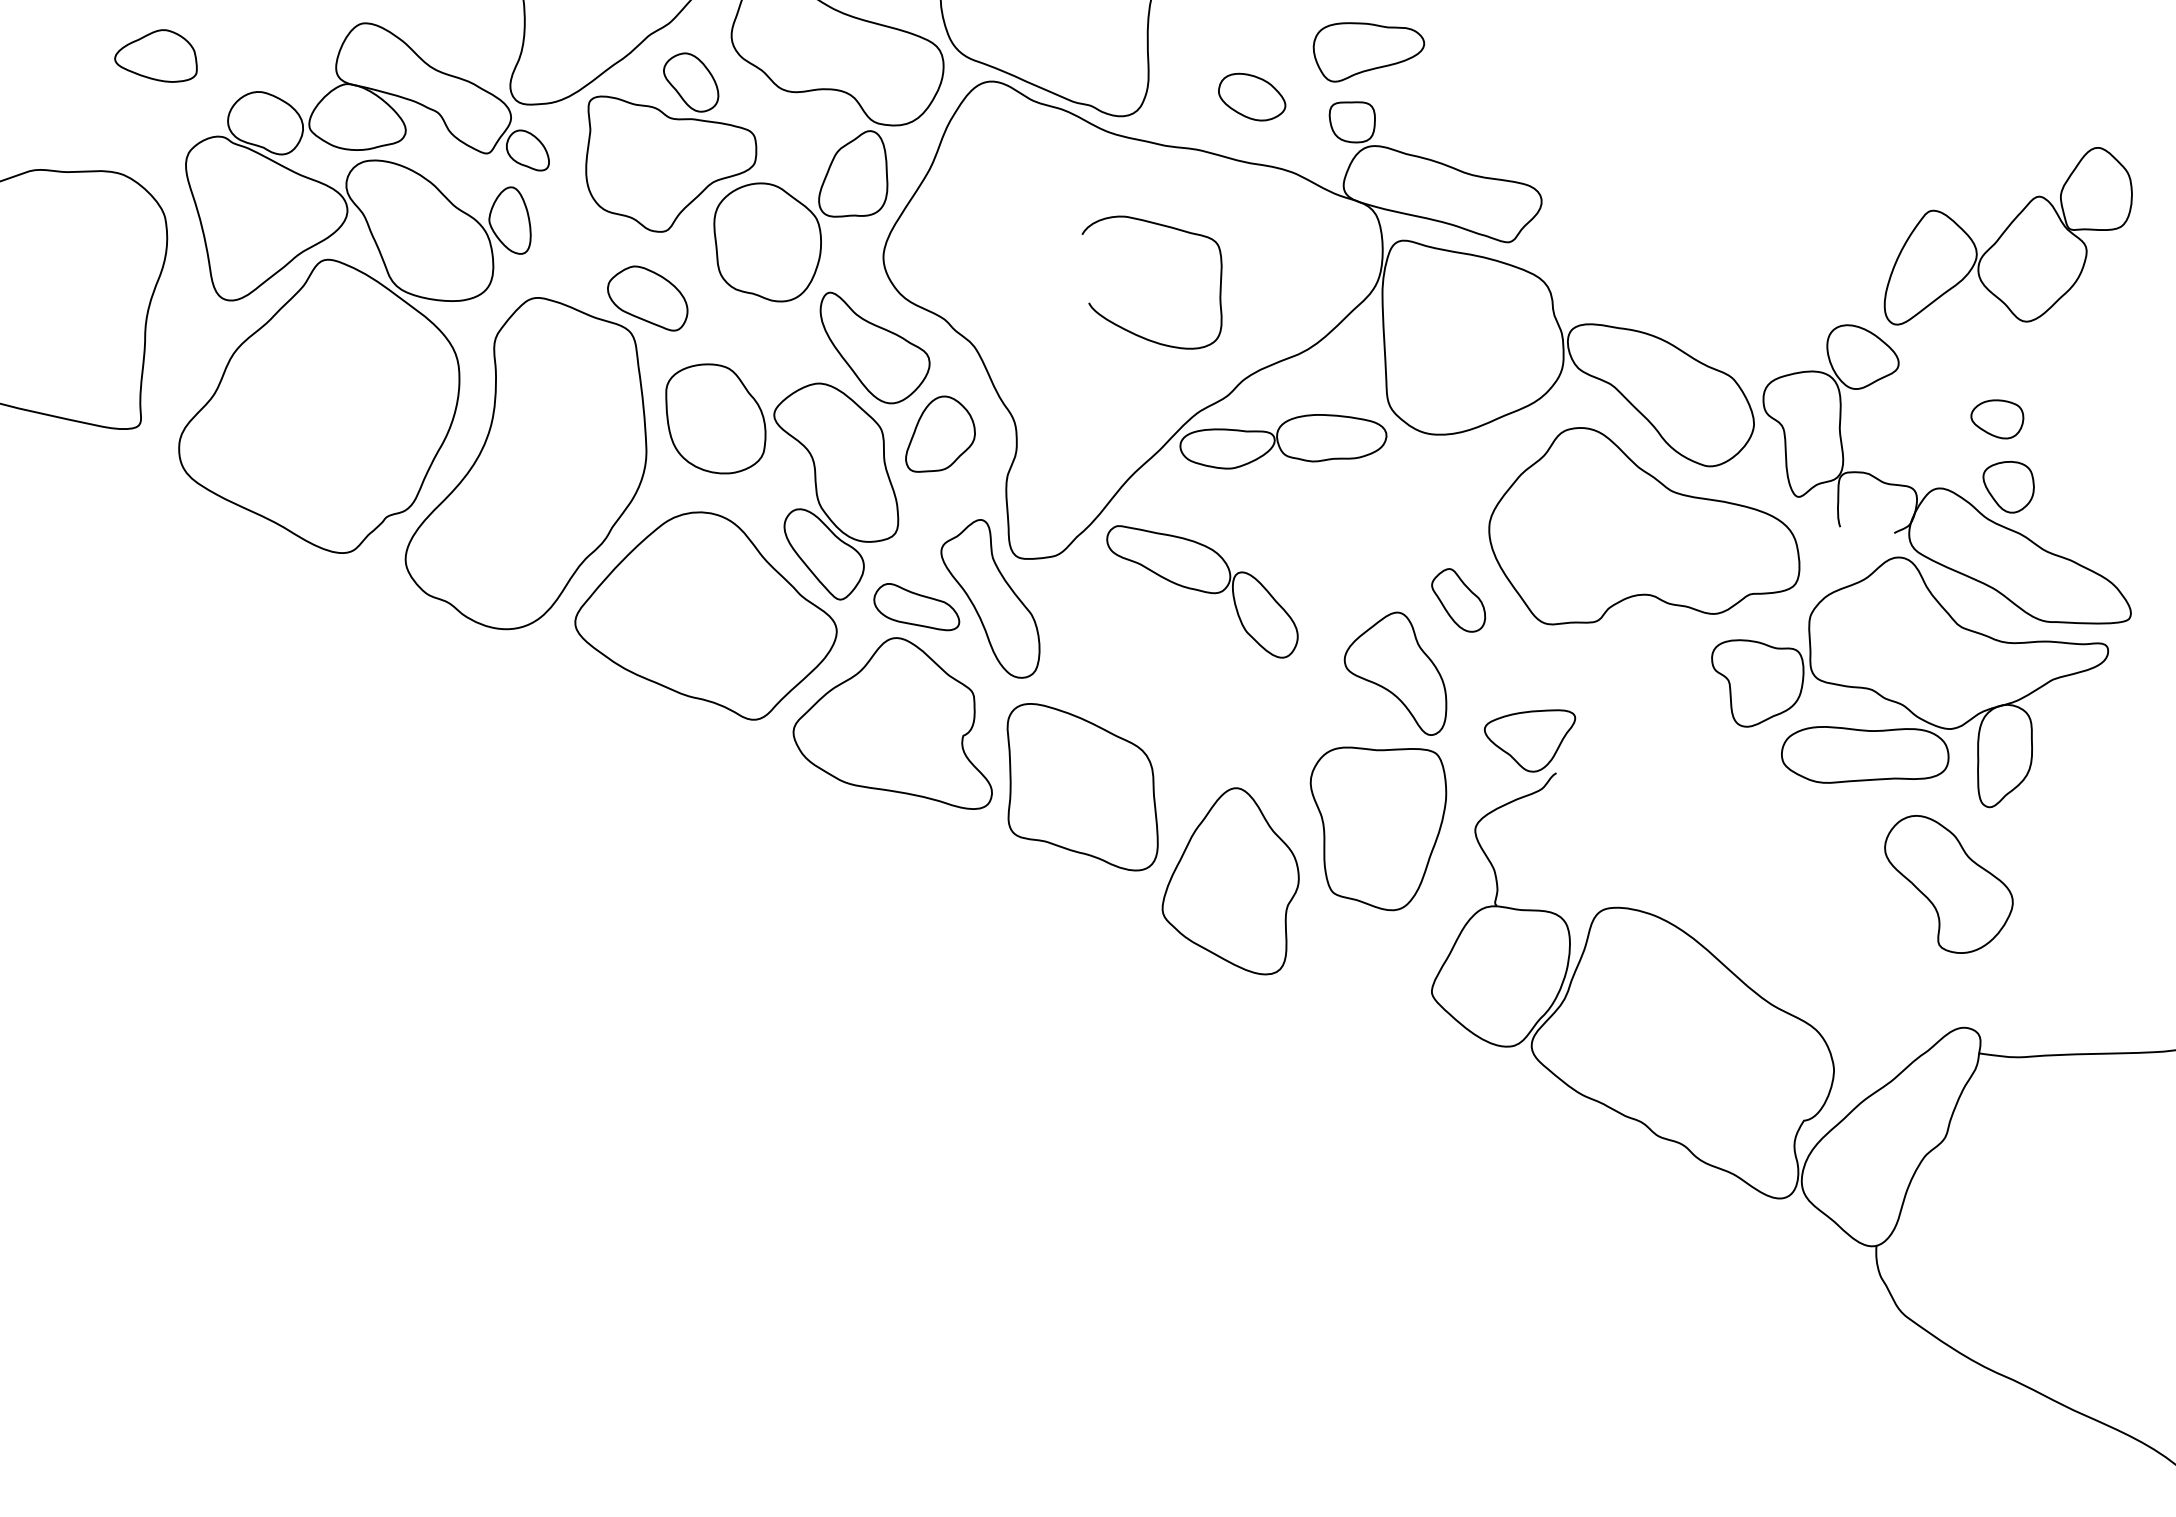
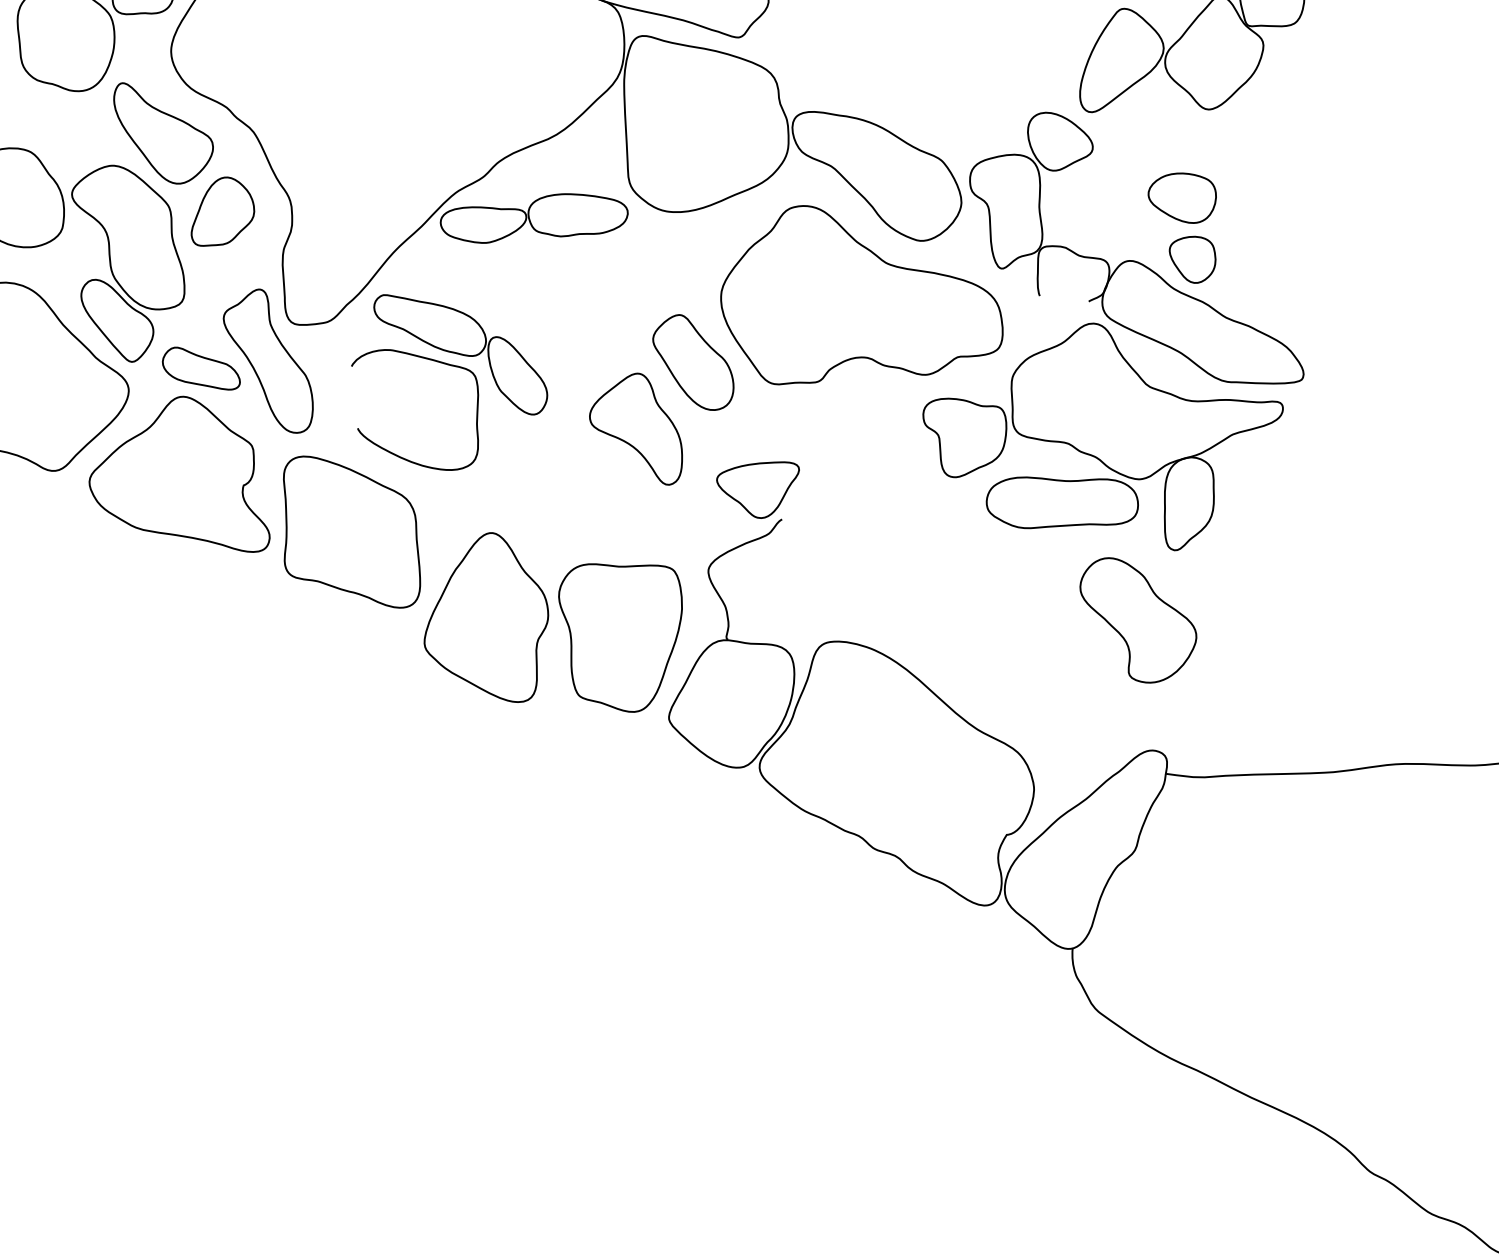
curve: (1127, 329) -> (392, 452), moved
part: (1997, 419) -> (1182, 198), size x1.43
part: (1458, 600) -> (693, 362), size x1.67
part: (1378, 828) -> (620, 637), moved

